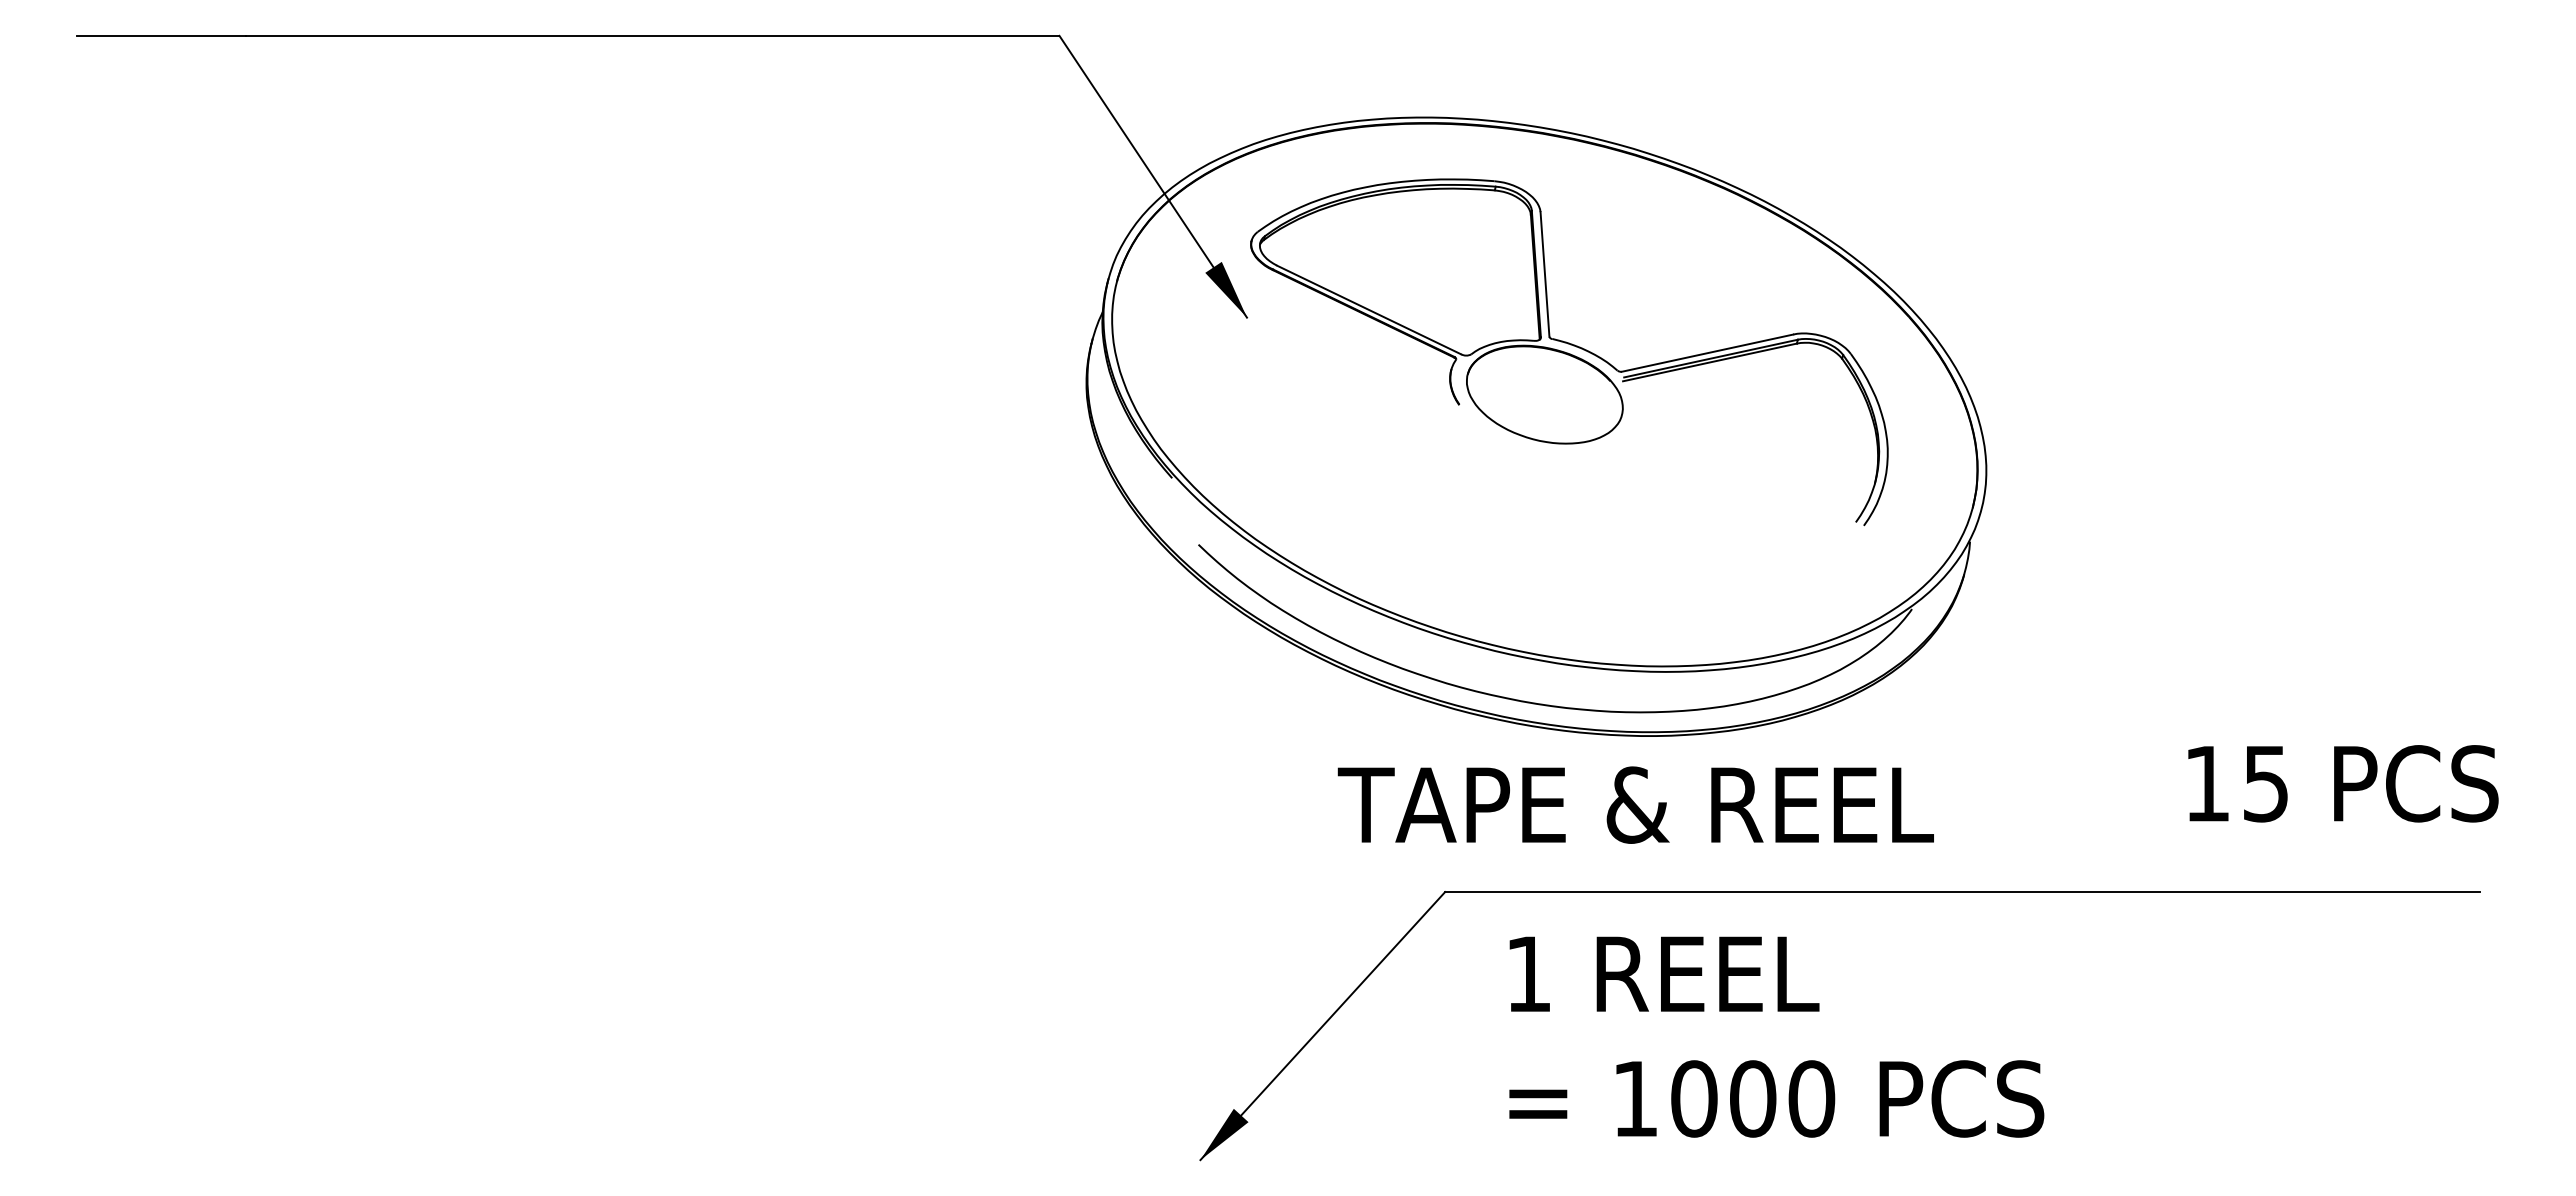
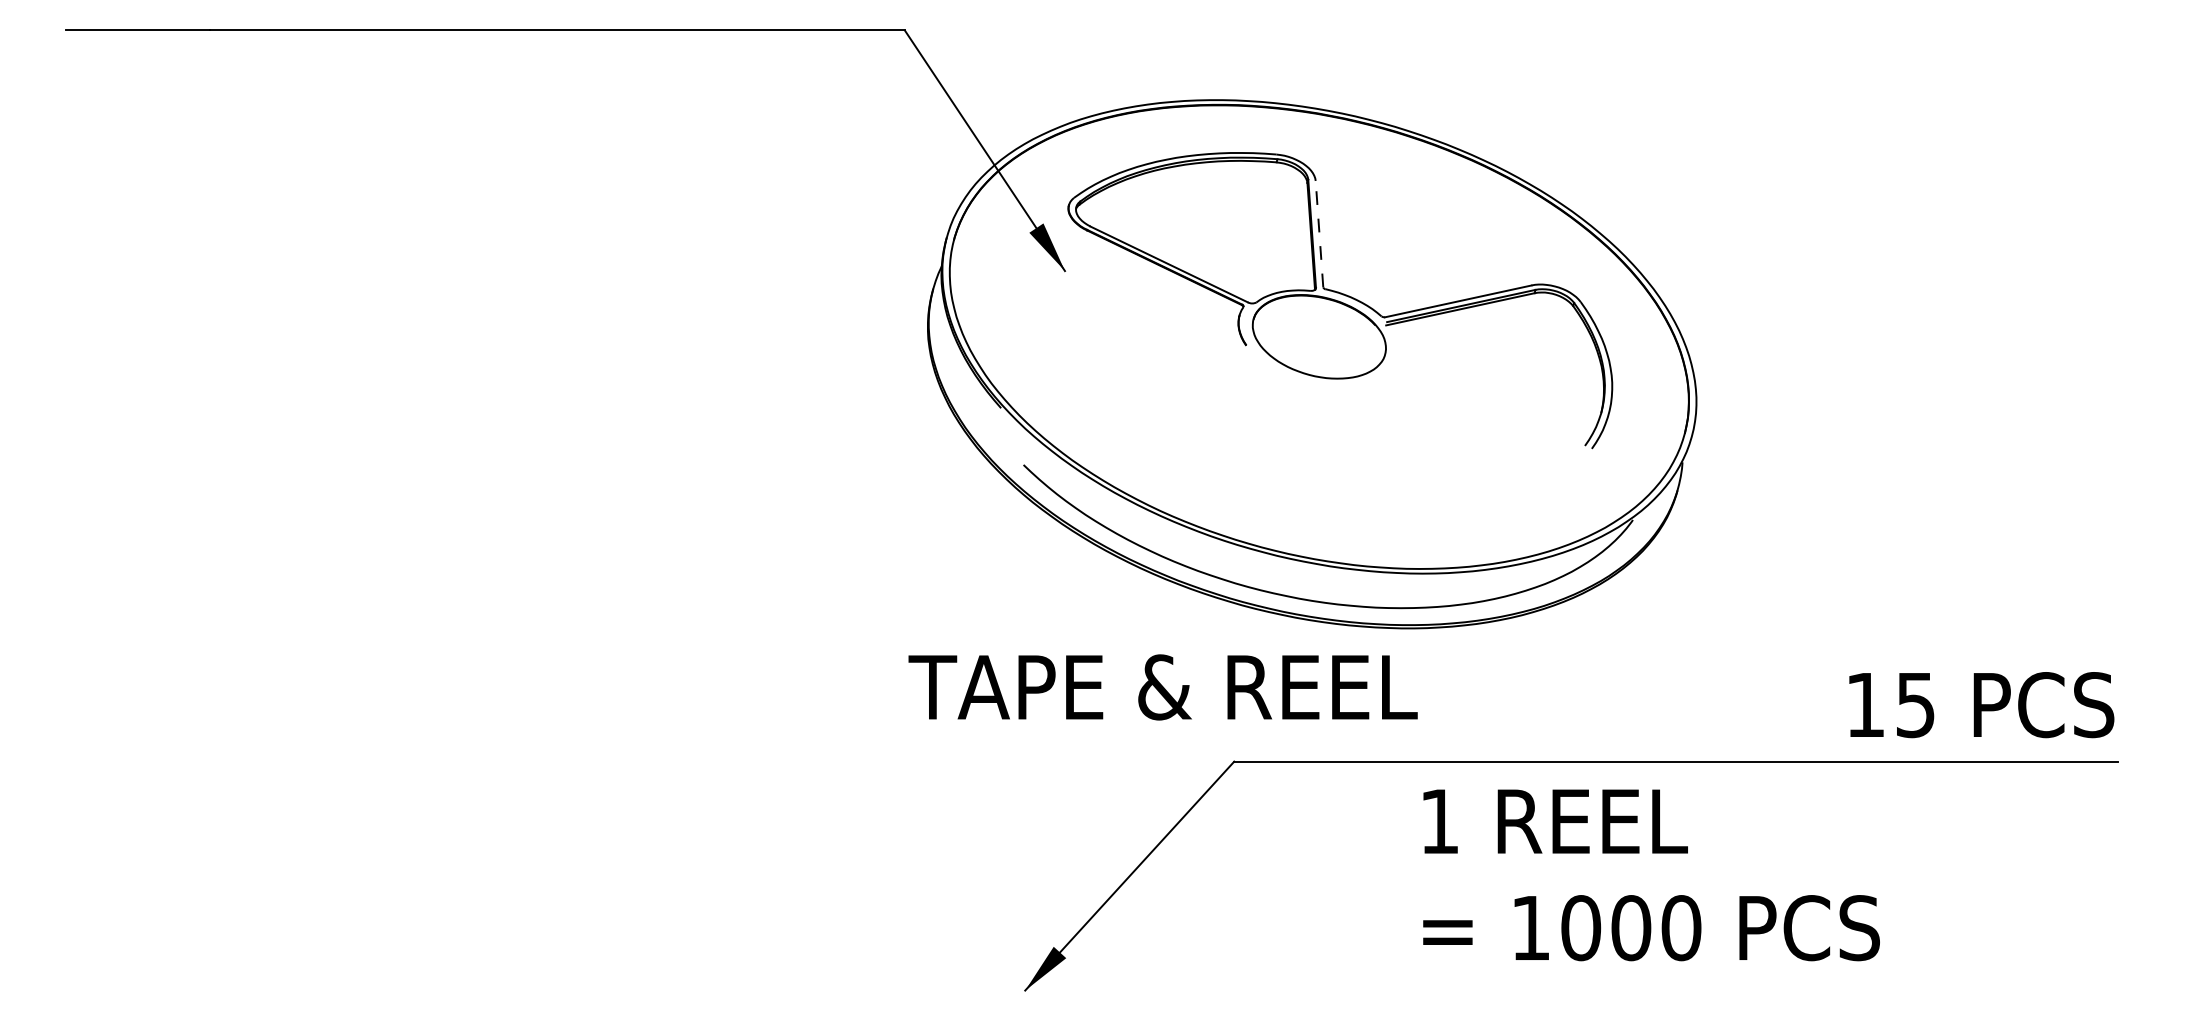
line: (1544, 273) -> (1319, 233), solid -> dashed
text: (2343, 783) -> (1981, 704), moved
text: (1635, 804) -> (1162, 686), moved
text: (1776, 1036) -> (1651, 874), moved

